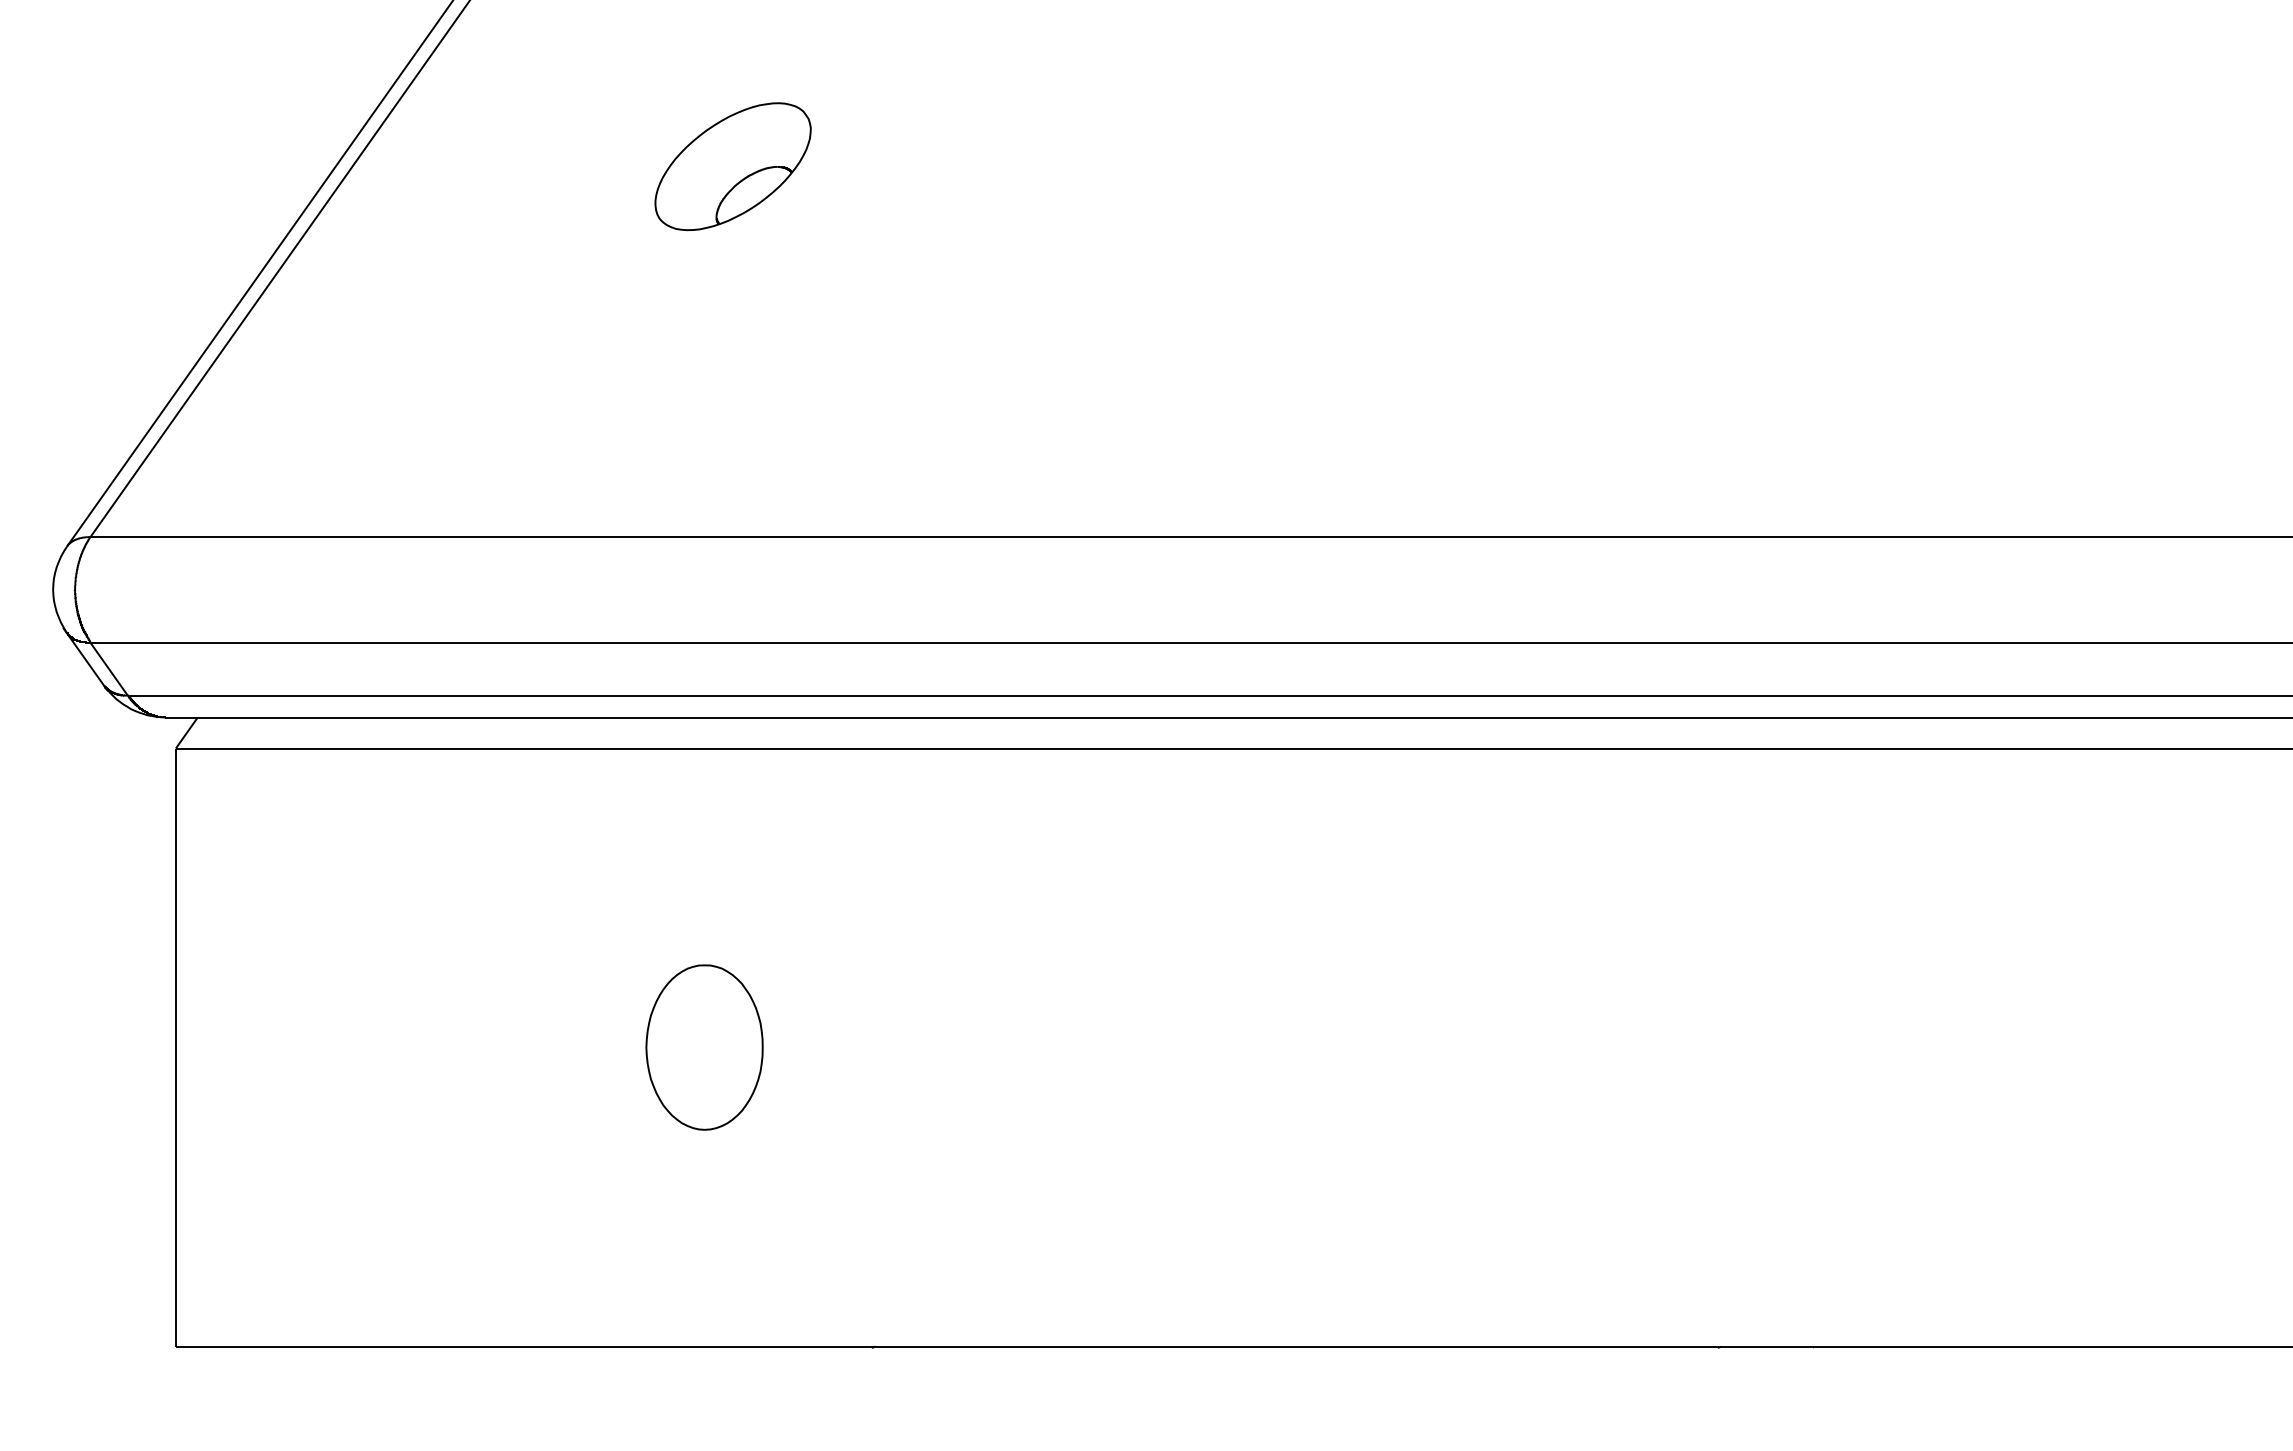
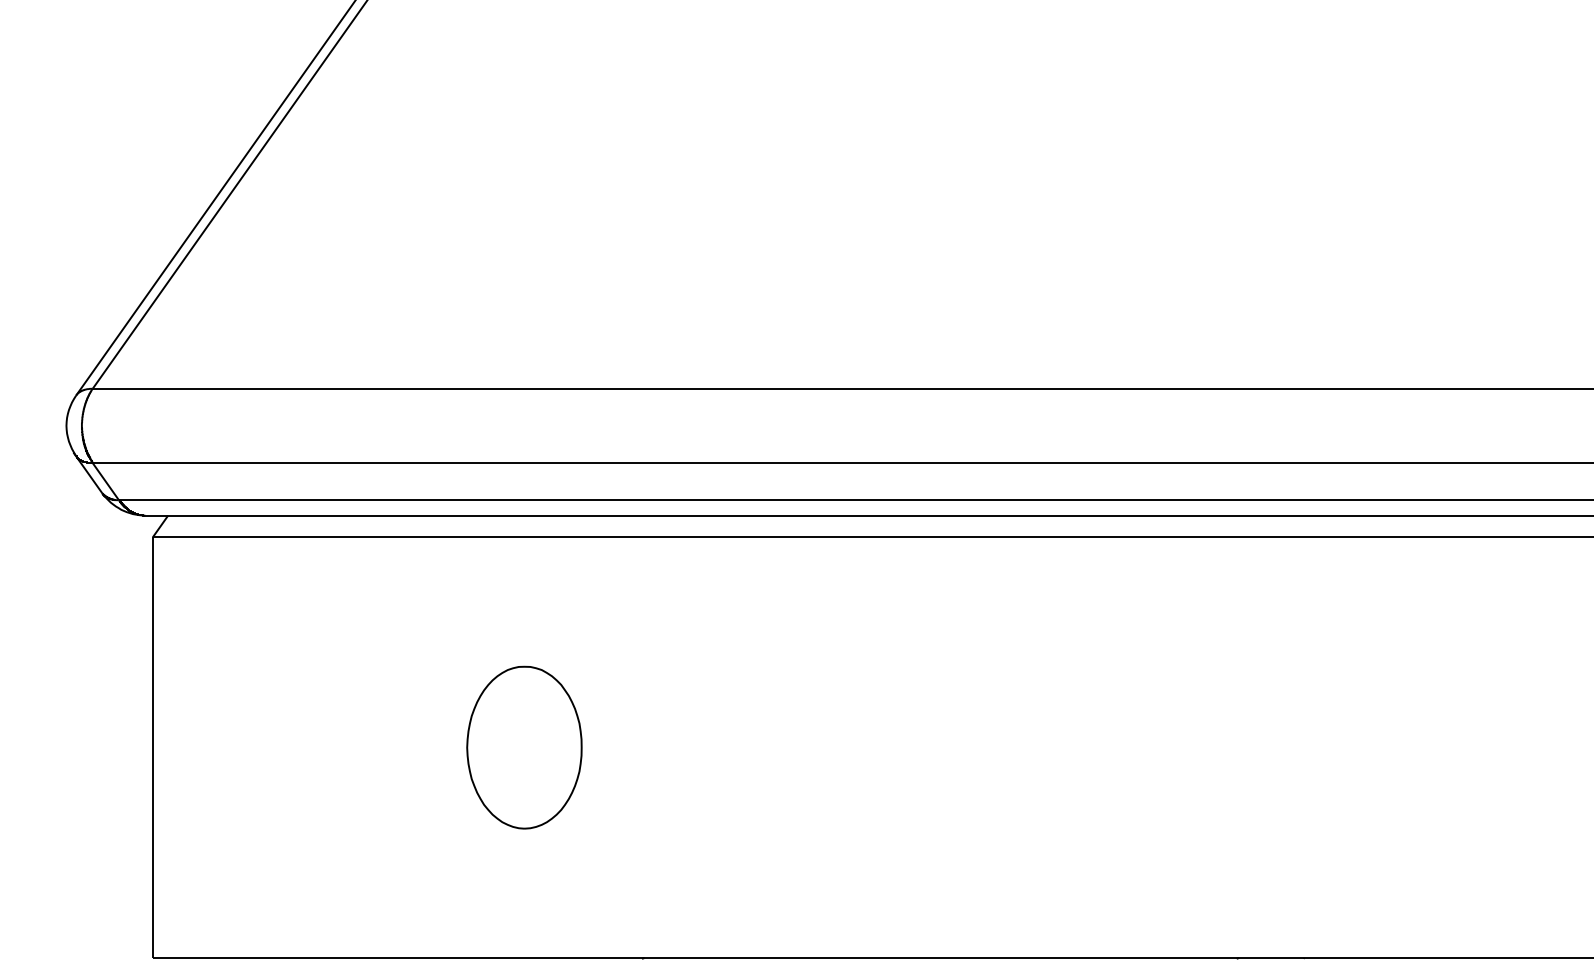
part: (732, 166) -> (544, 128), removed
part: (704, 1047) -> (524, 747), size x1.4

